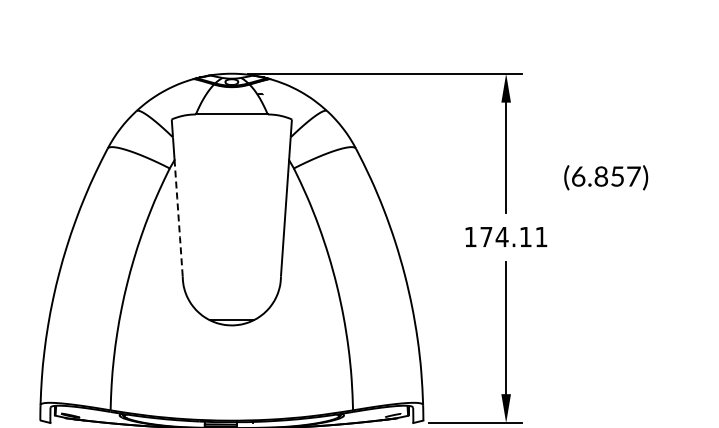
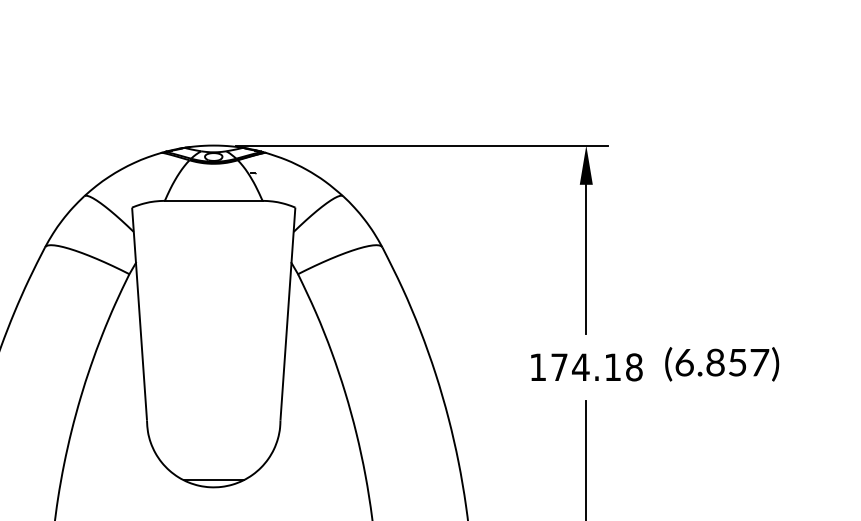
text: (606, 177) -> (722, 363), moved
line: (178, 217) -> (141, 340), dashed -> solid
text: (541, 236) -> (634, 366), 174.11 -> 174.18

